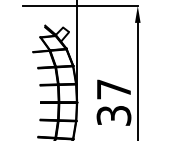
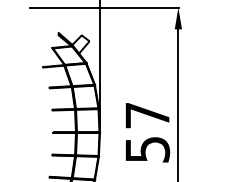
text: (113, 115) -> (147, 149), 37 -> 57

